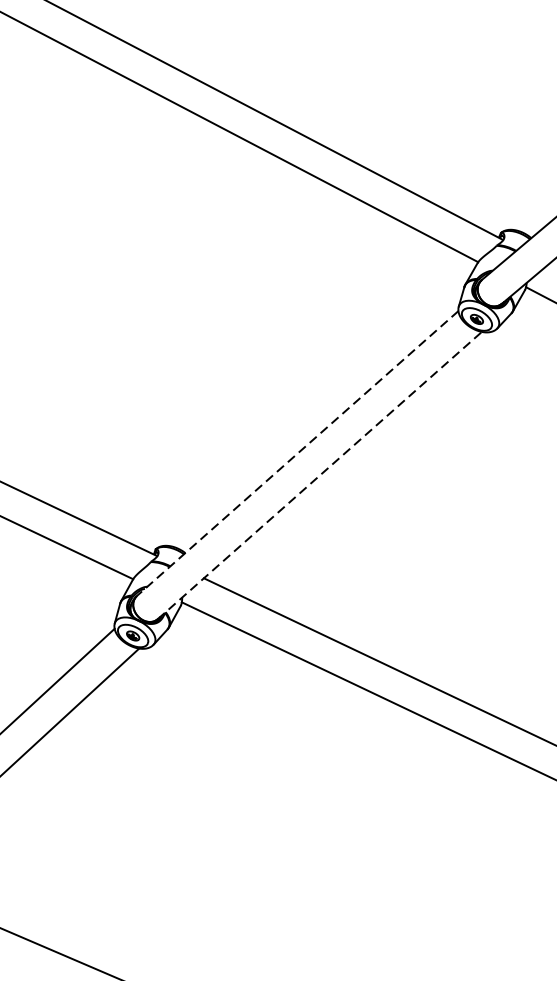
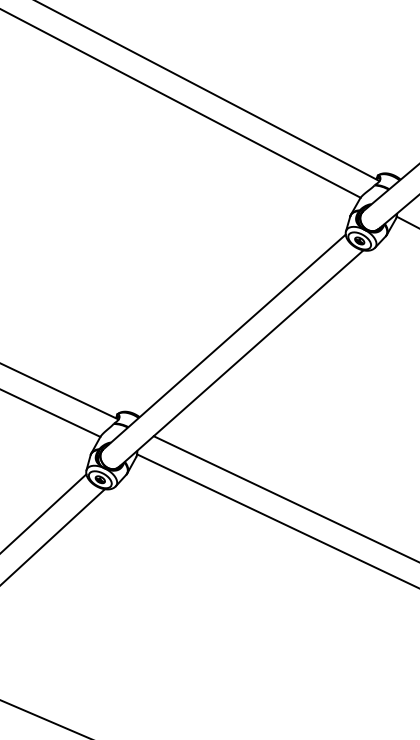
line: (297, 454) -> (224, 342), dashed -> solid
line: (320, 475) -> (241, 358), dashed -> solid

